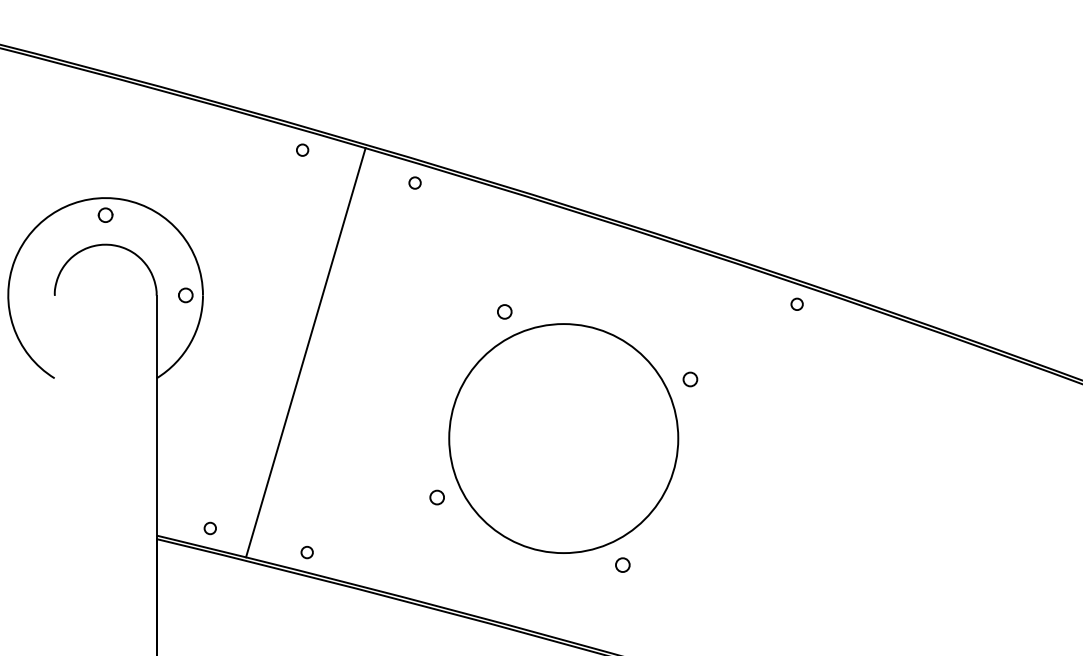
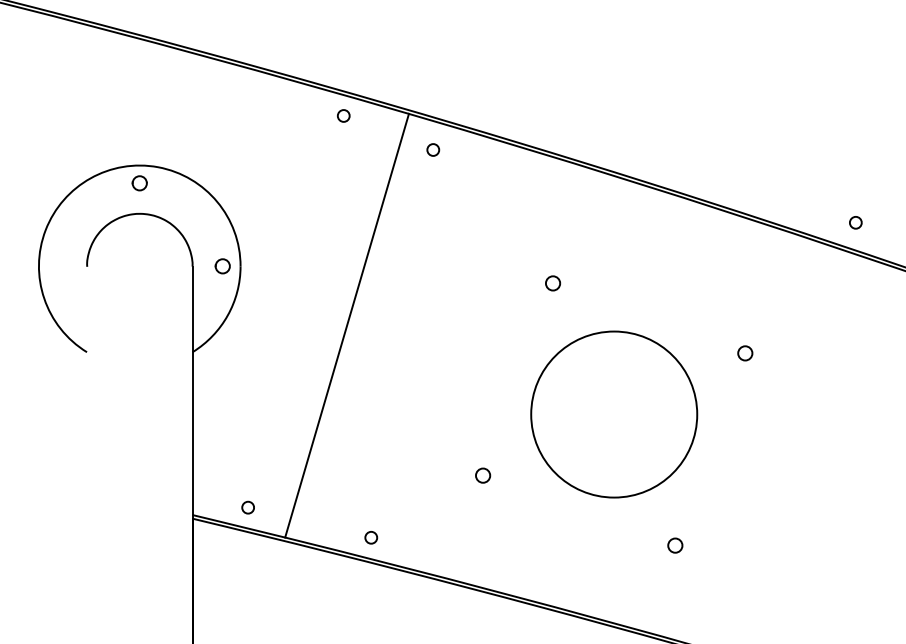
circle: (414, 182) -> (432, 149), moved
circle: (796, 303) -> (855, 221), moved
circle: (563, 438) -> (613, 414), size x0.7
circle: (306, 552) -> (370, 537), moved

